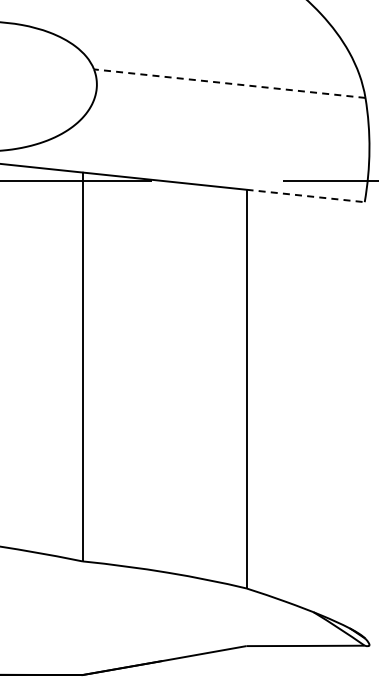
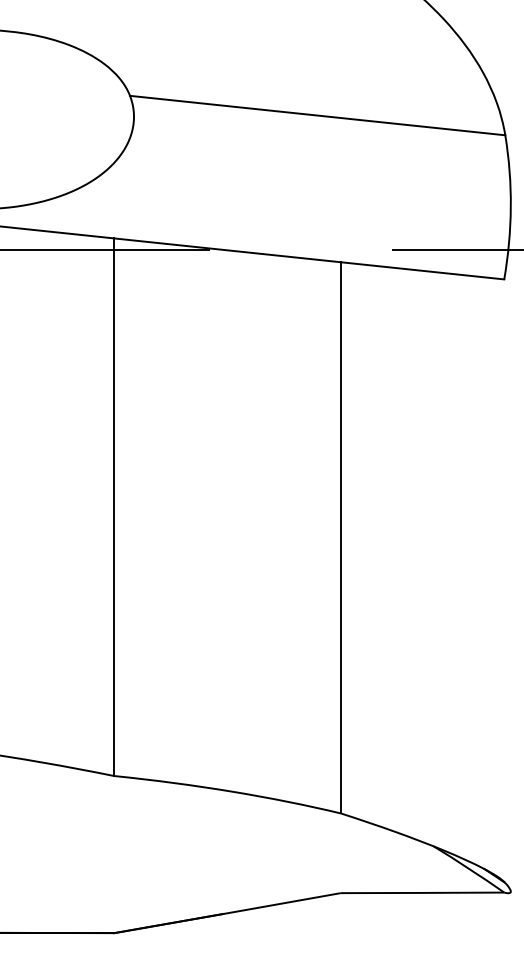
line: (229, 83) -> (317, 115), dashed -> solid
line: (306, 196) -> (423, 271), dashed -> solid

